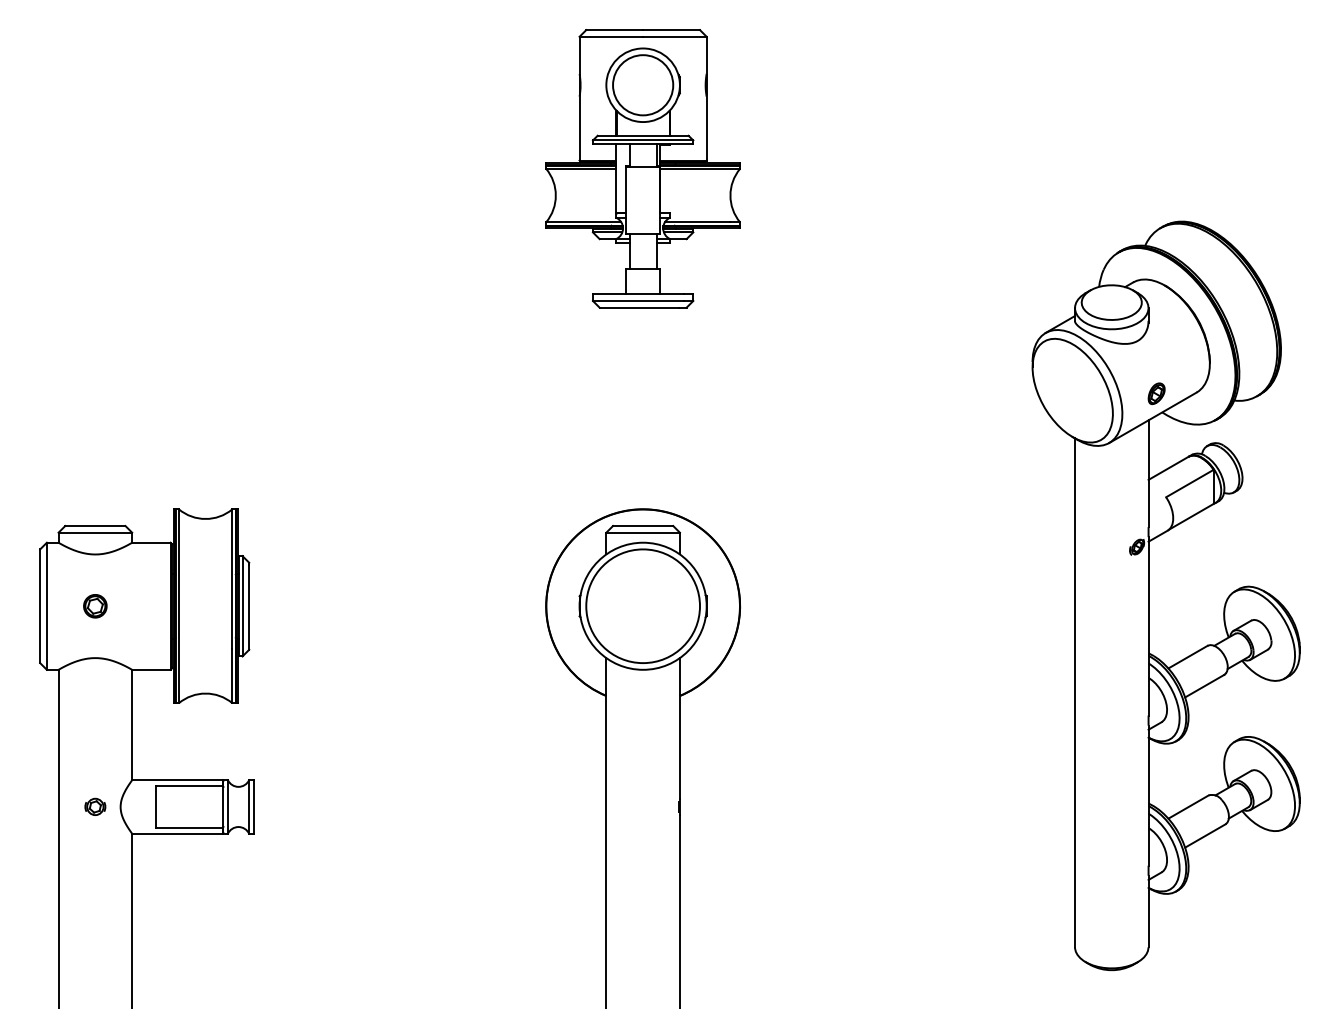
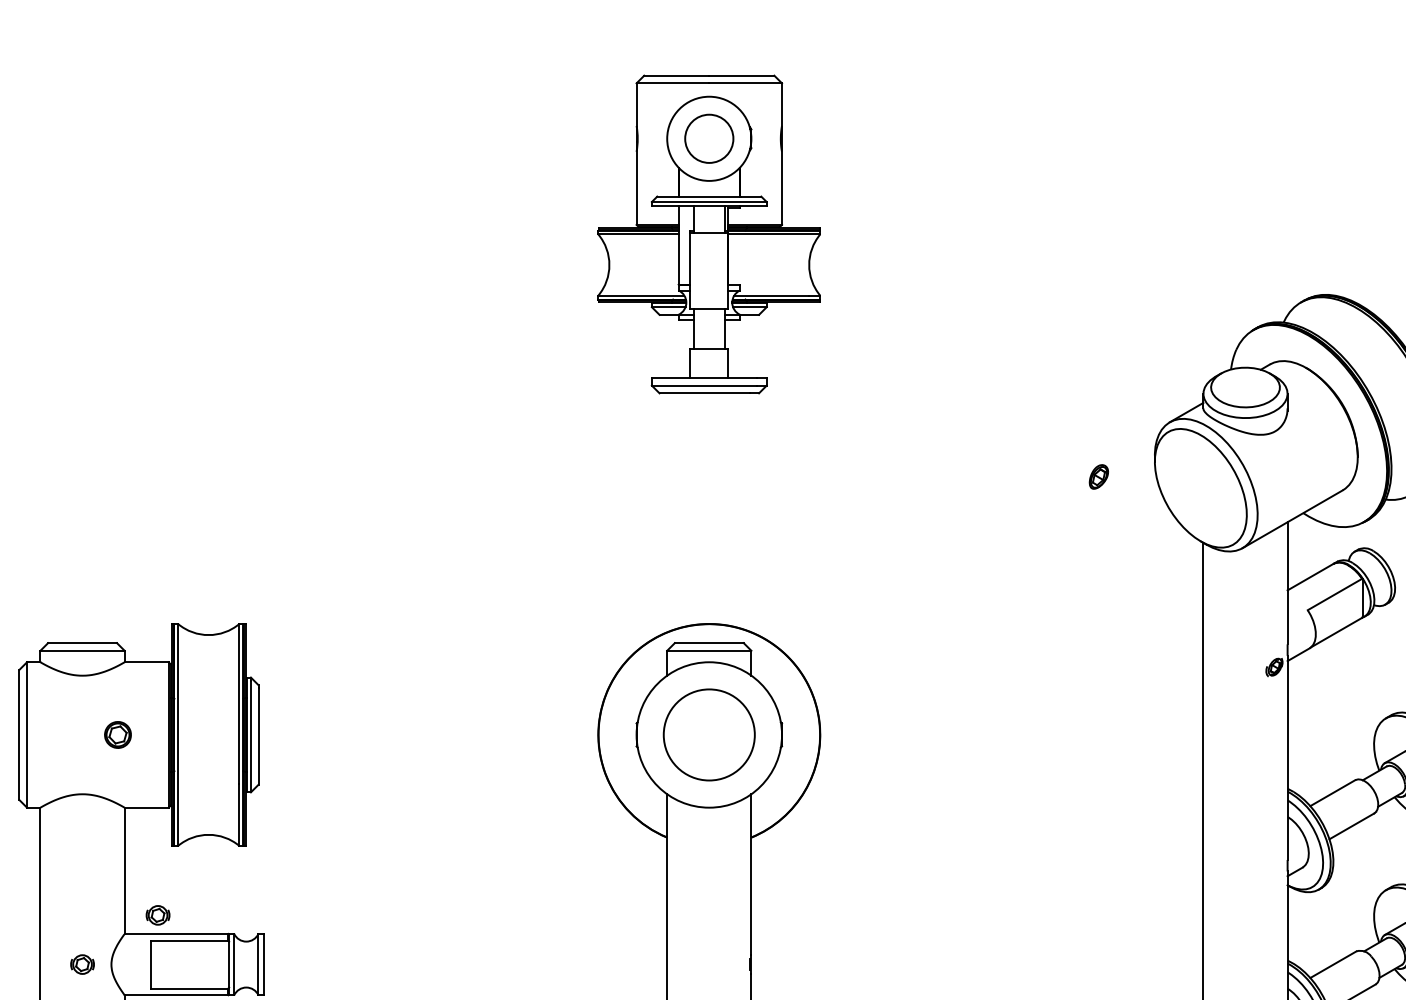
circle: (643, 85) -> (709, 139), size x0.7
part: (1156, 393) -> (1098, 476), moved
part: (95, 606) -> (118, 735), moved
circle: (643, 606) -> (709, 735), size x0.7
part: (161, 763) -> (158, 914), added

